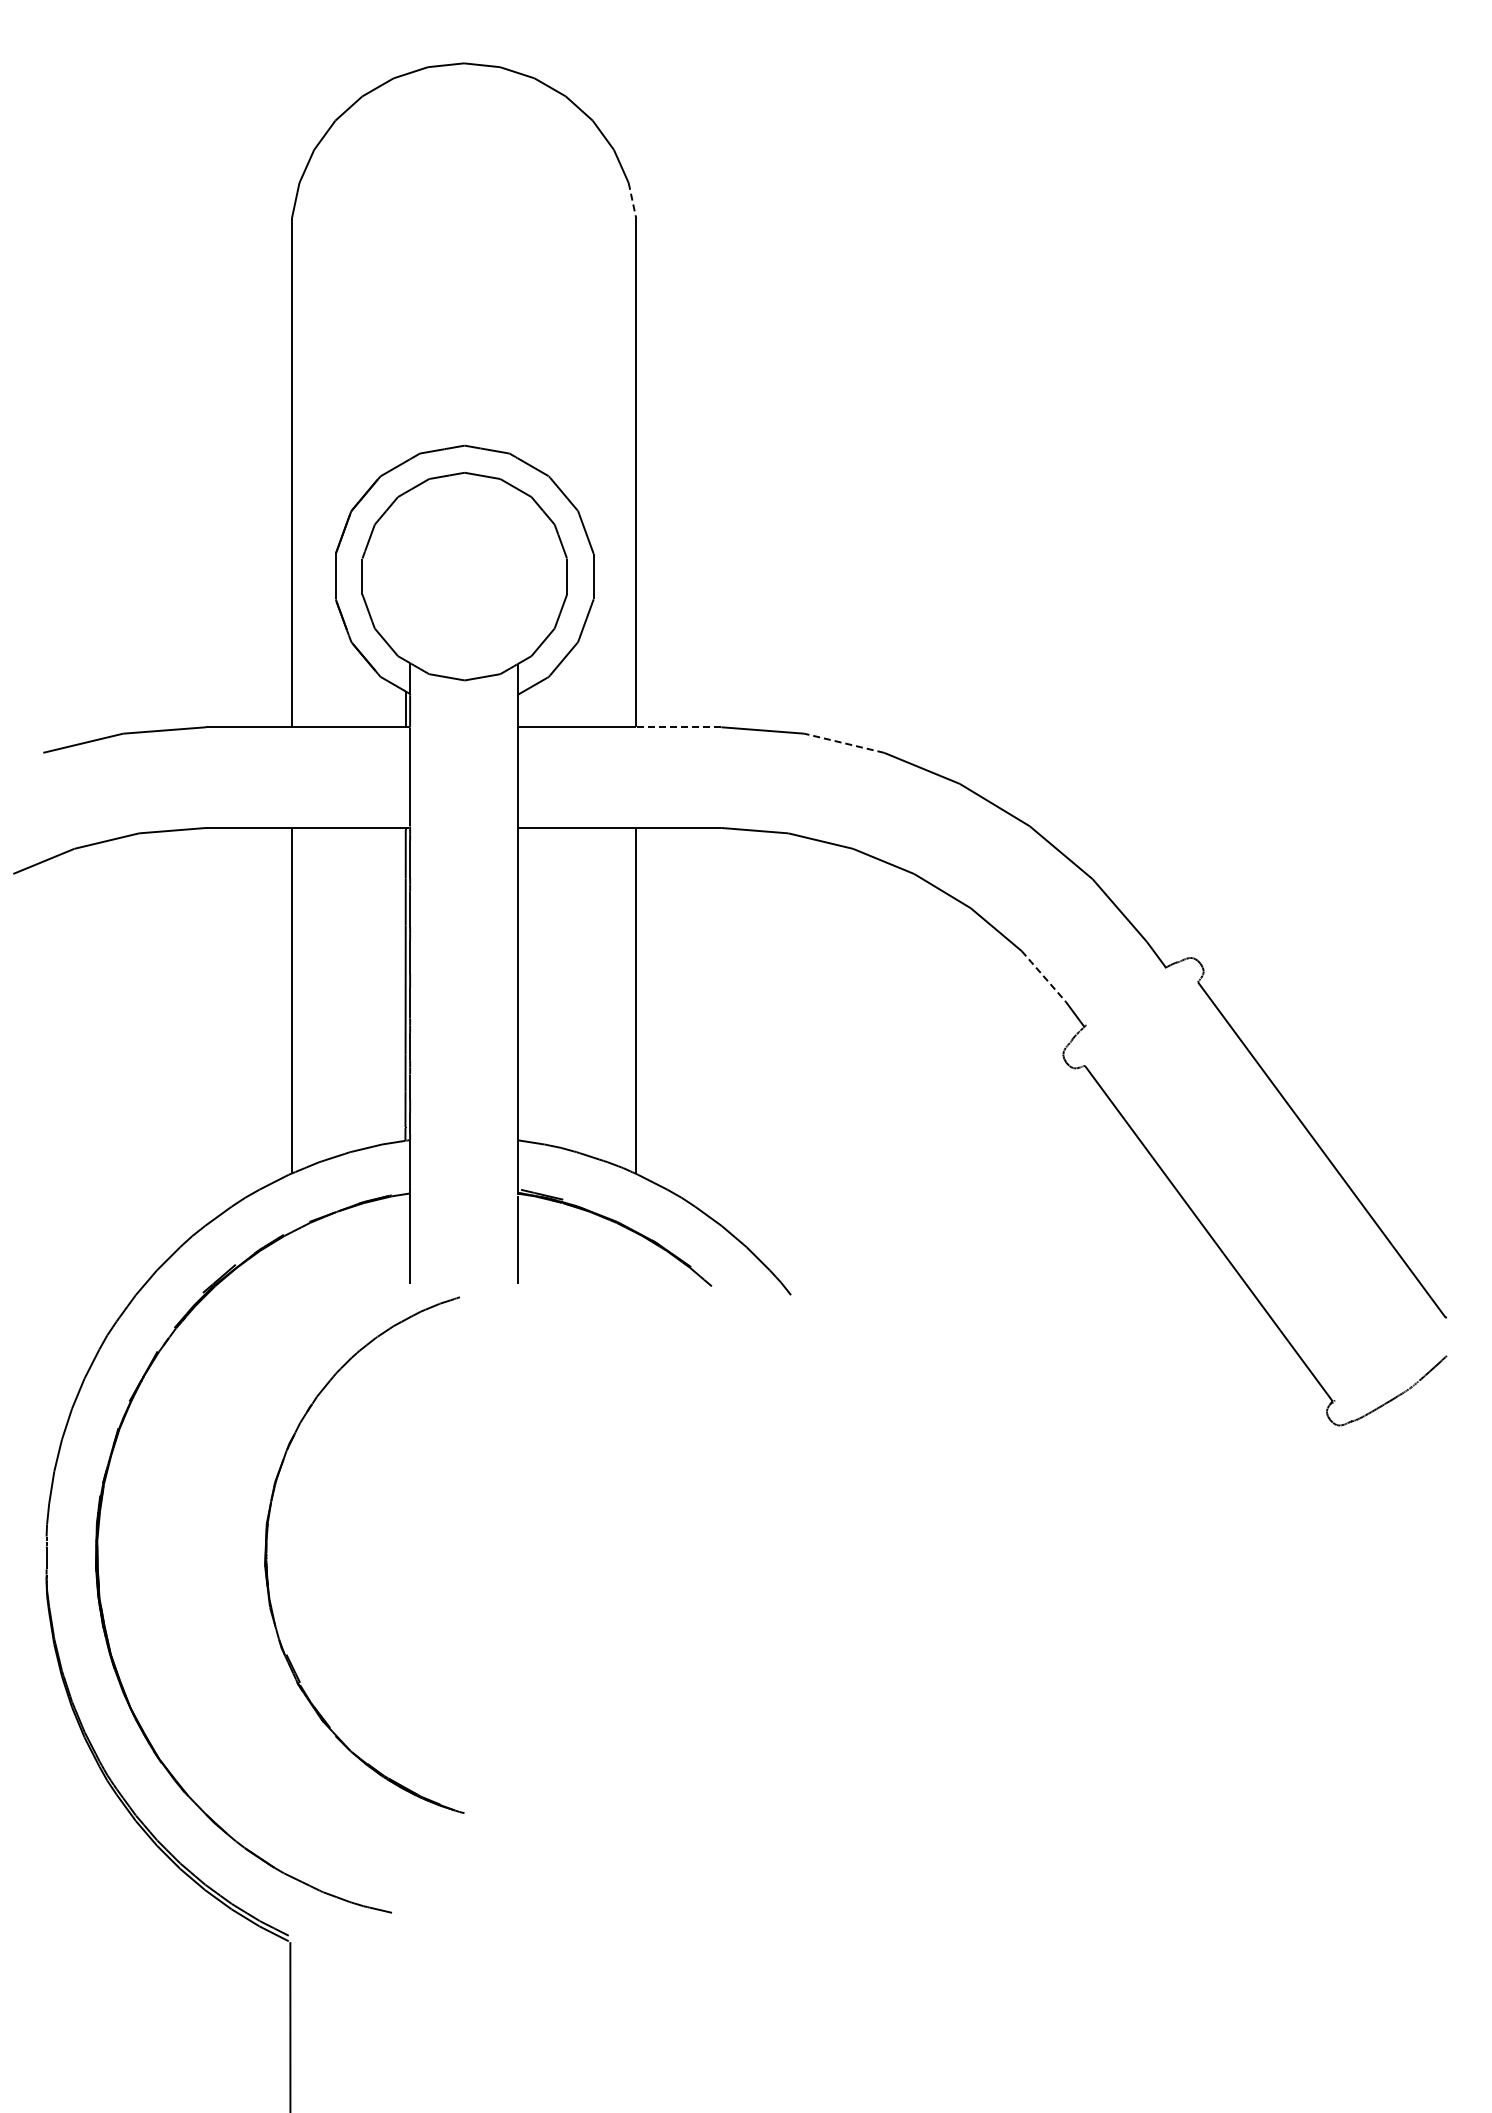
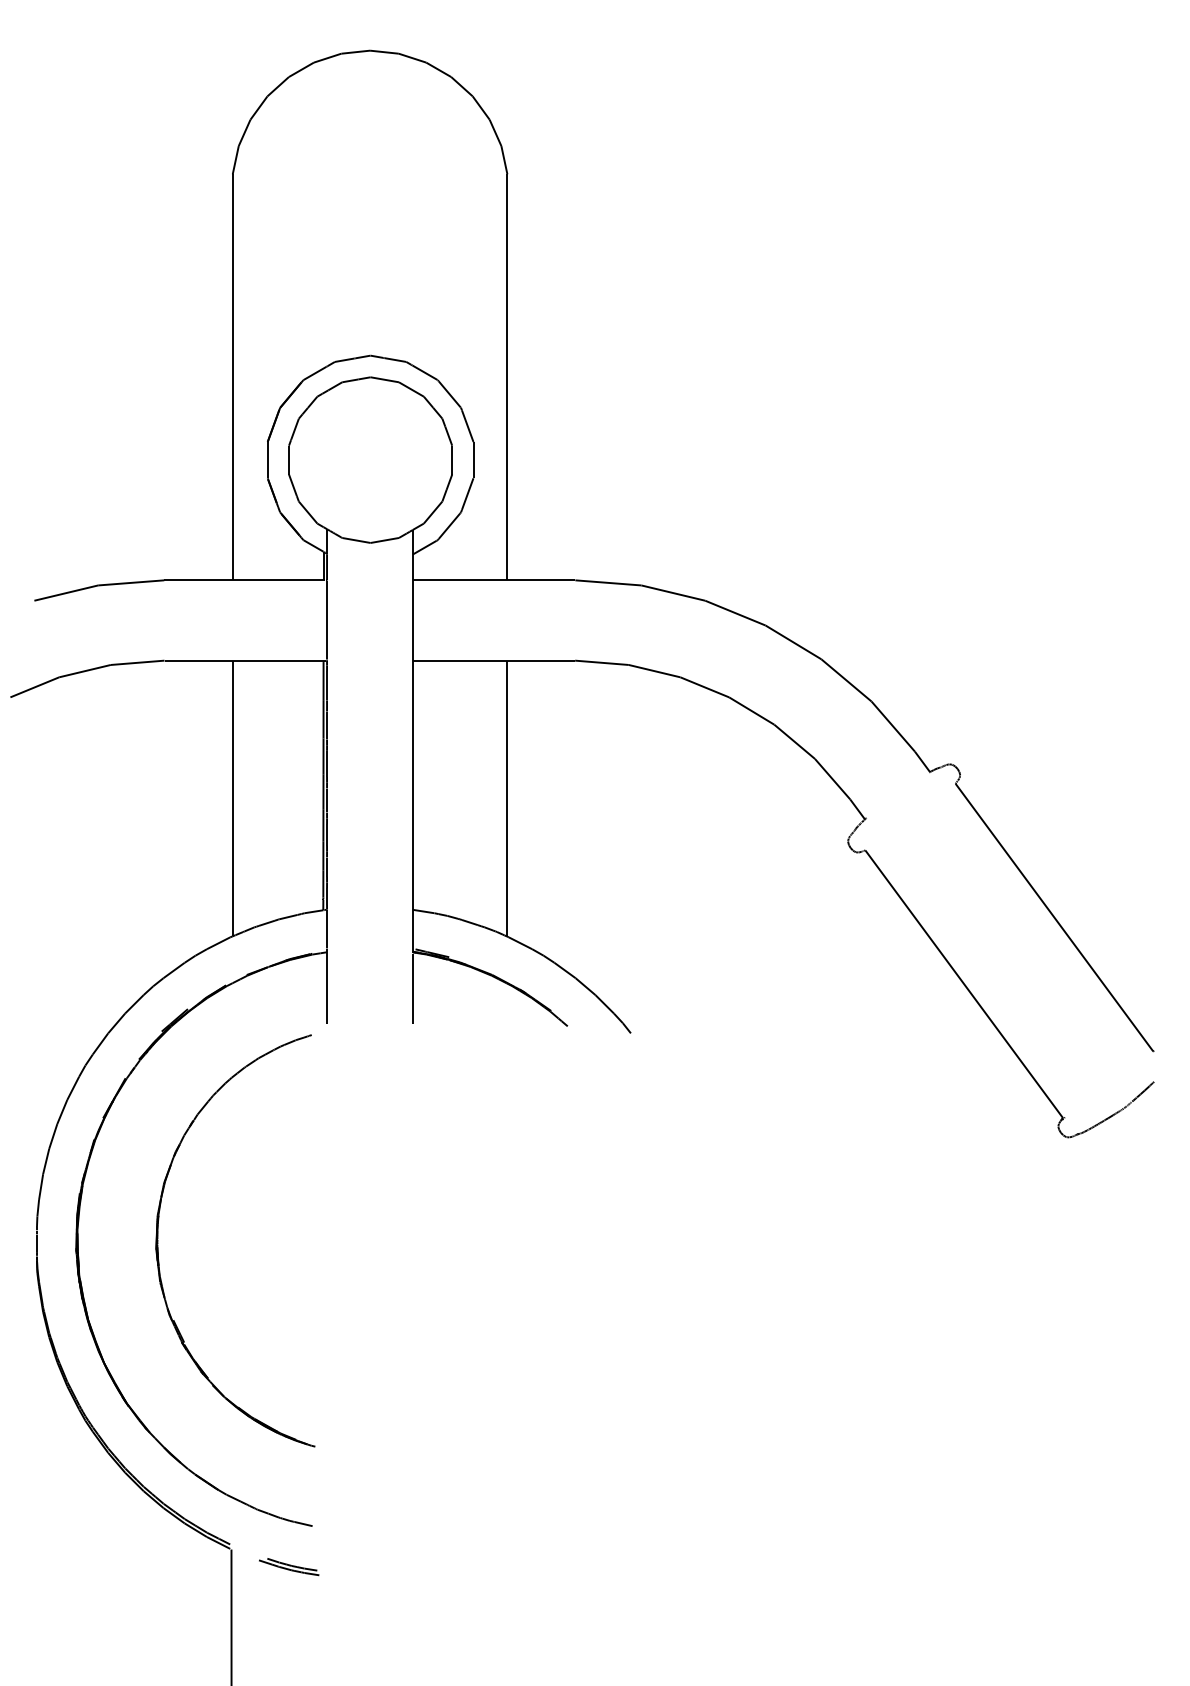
line: (632, 201) -> (504, 160), dashed -> solid
line: (678, 727) -> (541, 580), dashed -> solid
line: (843, 743) -> (672, 593), dashed -> solid
line: (1043, 976) -> (832, 779), dashed -> solid
part: (267, 1554) -> (158, 1240), moved
part: (362, 1963) -> (289, 1566), added

